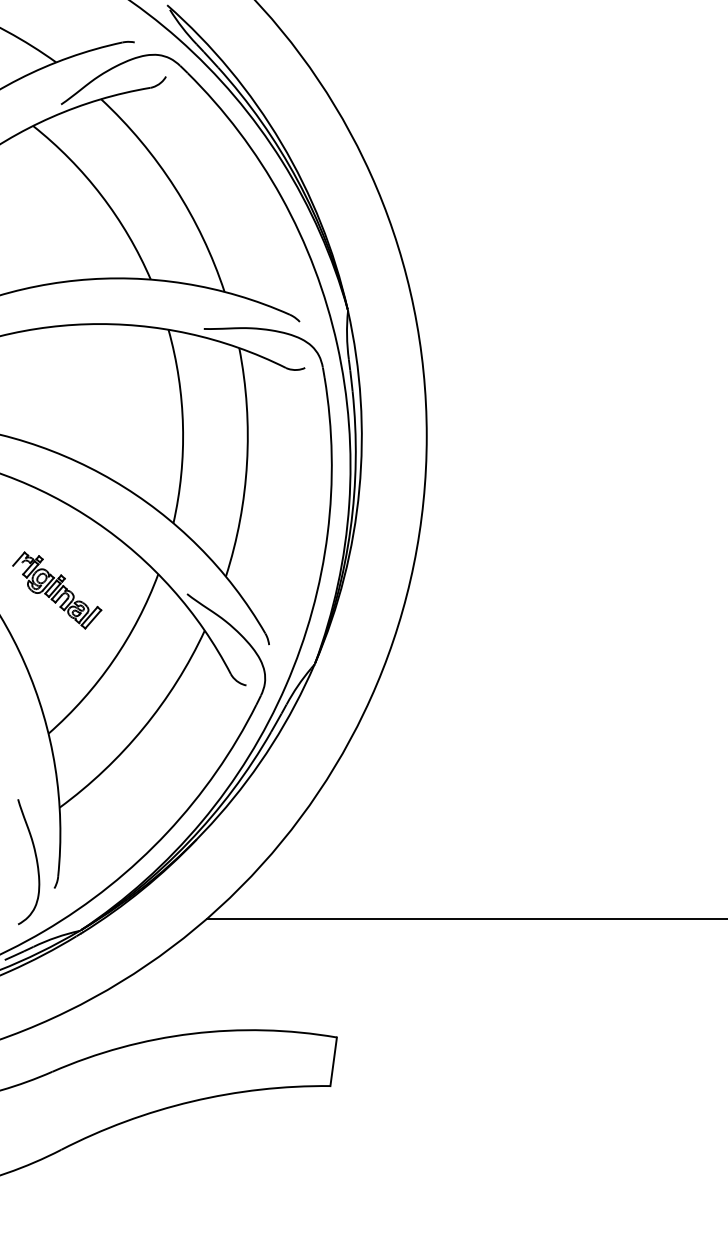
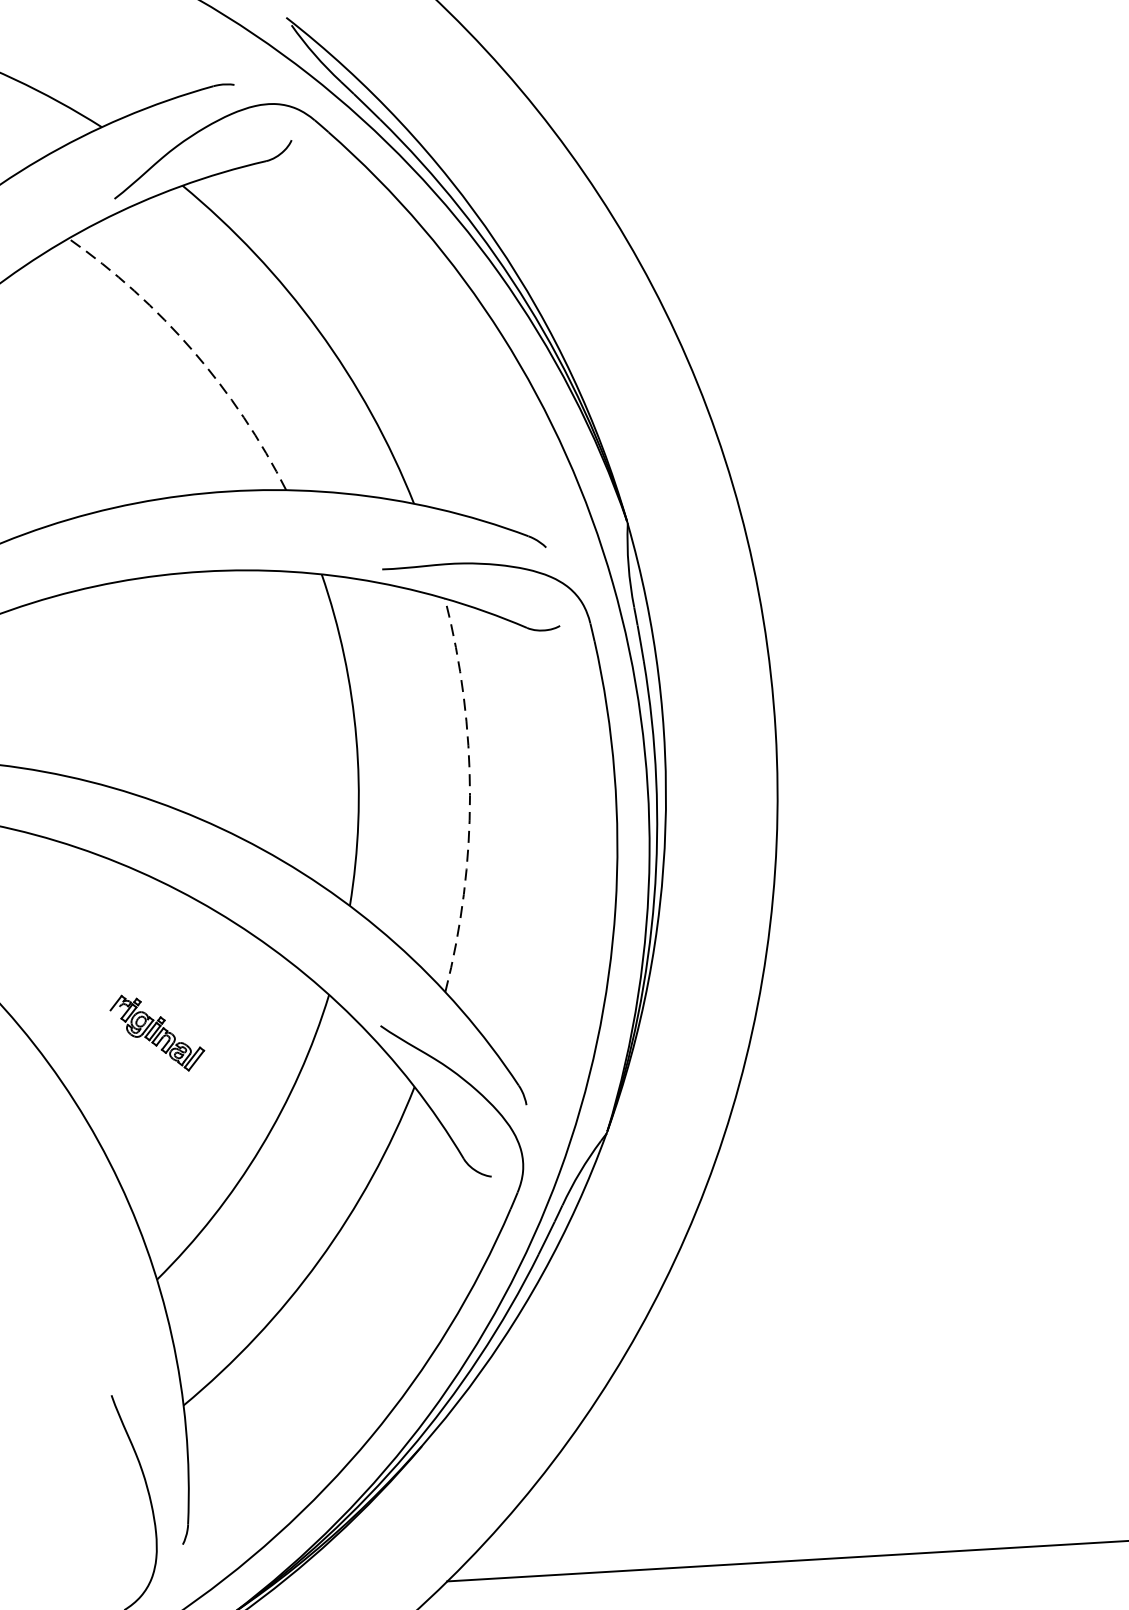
arc: (101, 195) -> (193, 350), solid -> dashed
arc: (247, 463) -> (470, 795), solid -> dashed
part: (57, 590) -> (157, 1033), size x0.6

